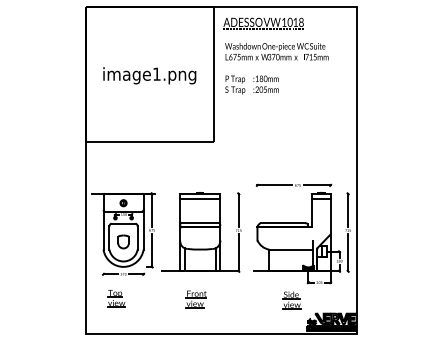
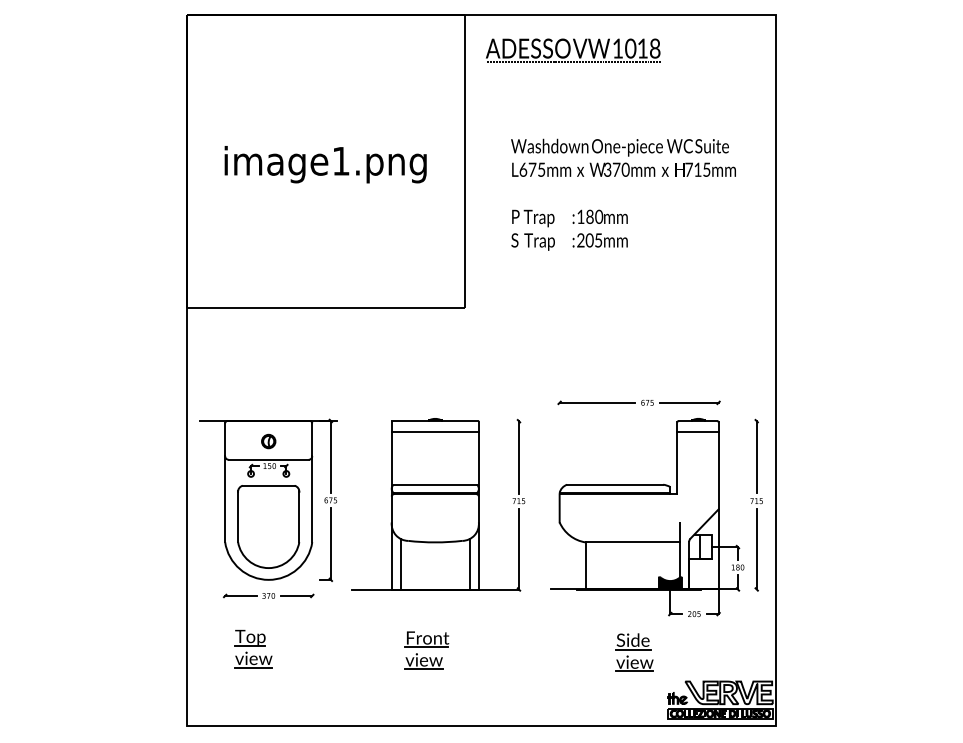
text: (276, 68) -> (622, 194), moved
part: (123, 241) -> (268, 524), removed

